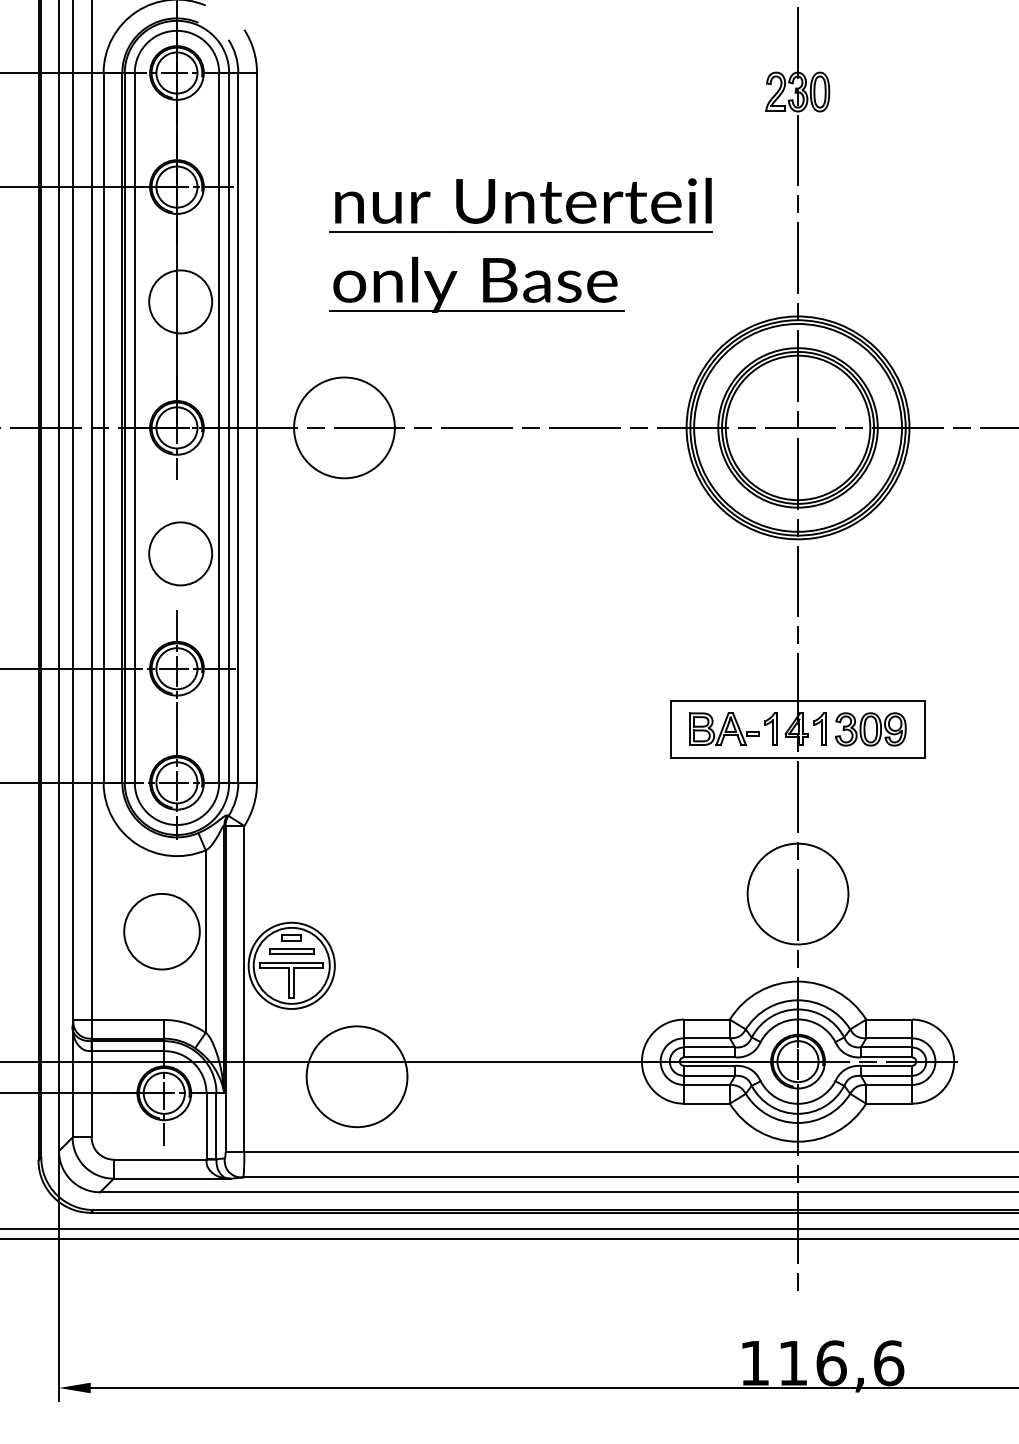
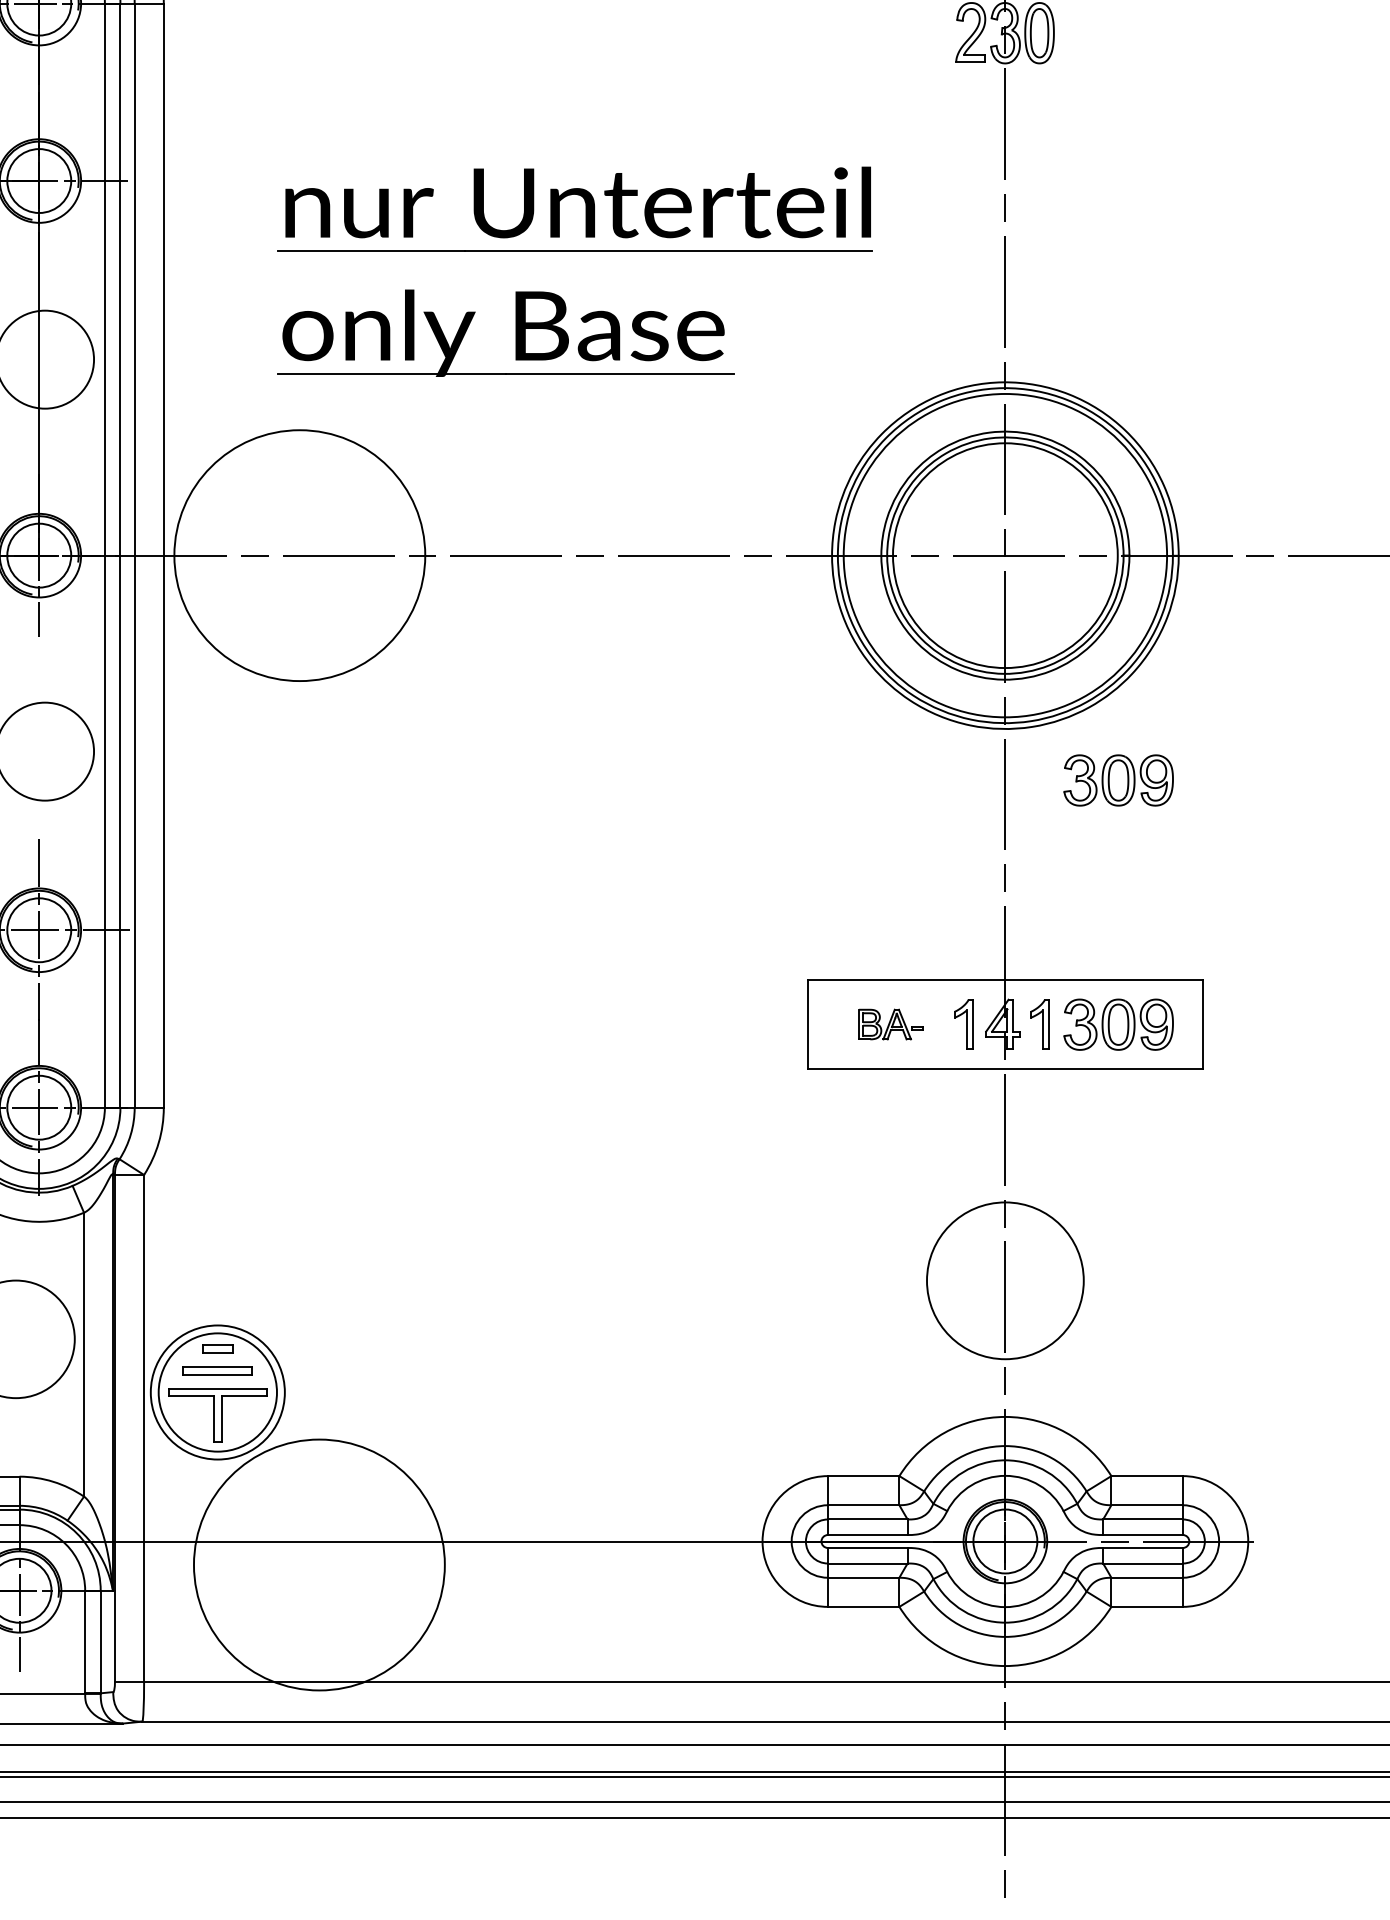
circle: (344, 427) -> (299, 555), size x1.6
part: (870, 572) -> (1118, 780), added
part: (724, 729) -> (890, 1024), size x0.6
circle: (356, 1076) -> (318, 1564), size x1.6

